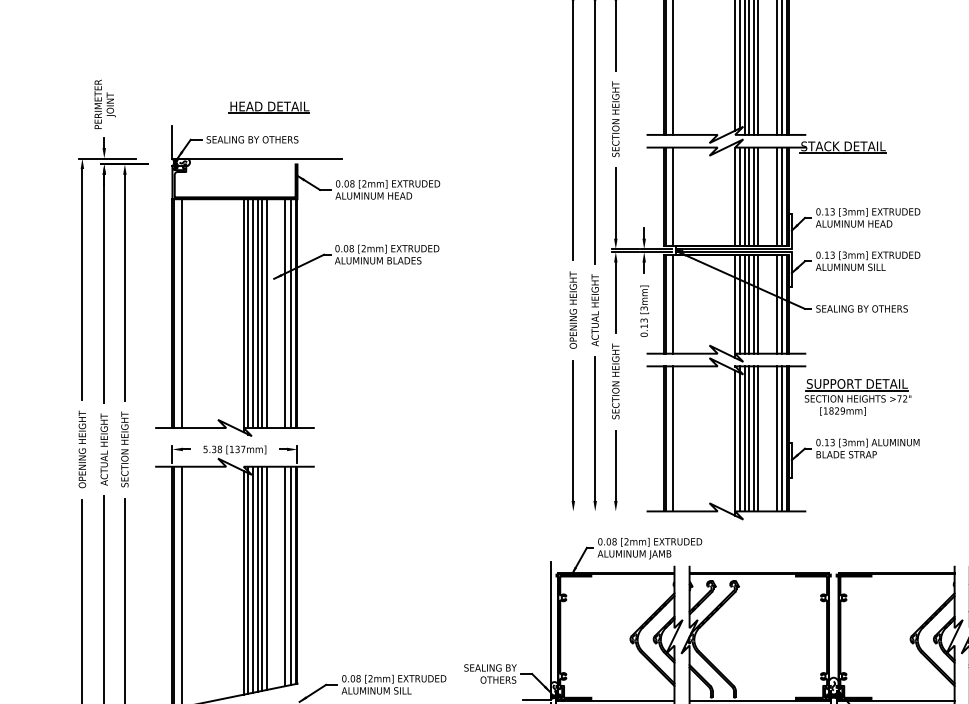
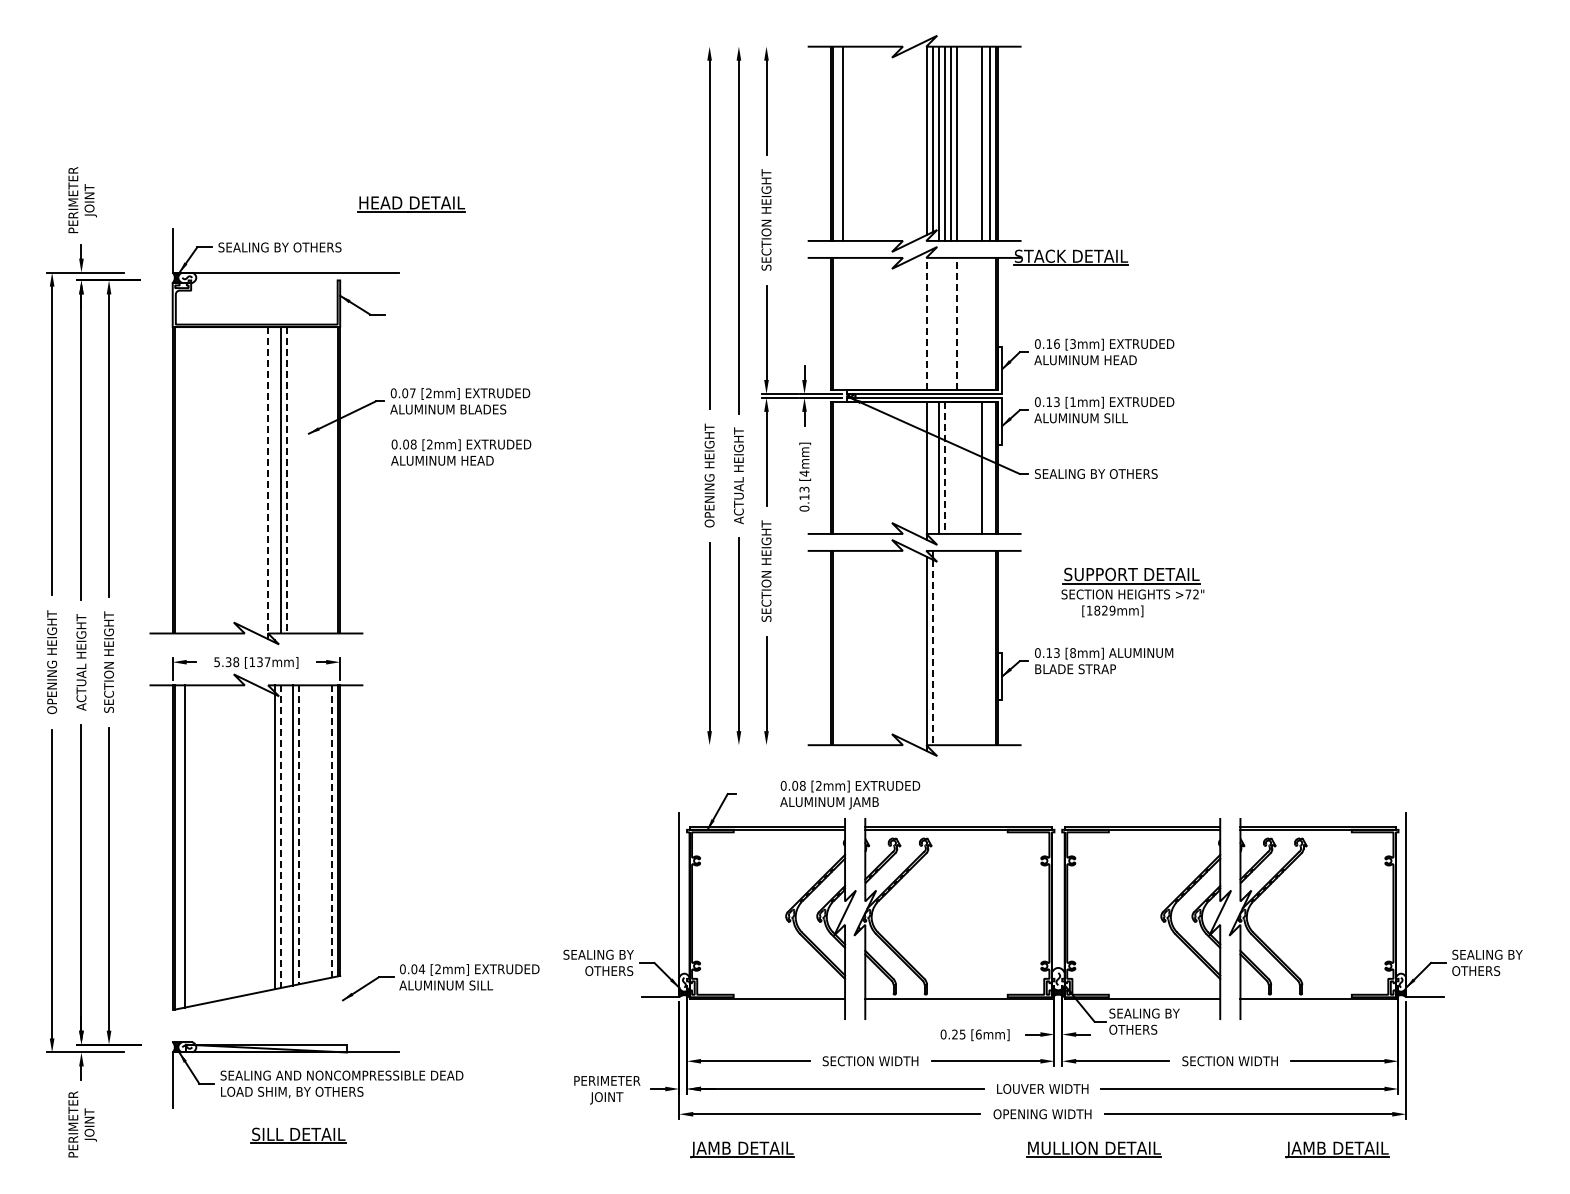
part: (269, 107) -> (411, 204), moved
text: (388, 189) -> (461, 452), moved
line: (673, 196) -> (843, 323), removed
line: (735, 196) -> (926, 323), solid -> dashed
line: (739, 196) -> (932, 323), removed
line: (744, 196) -> (938, 323), removed
line: (748, 196) -> (944, 323), removed
line: (753, 196) -> (950, 323), removed
line: (758, 196) -> (957, 323), solid -> dashed
line: (776, 196) -> (981, 323), removed
line: (782, 196) -> (989, 323), removed
text: (832, 211) -> (1056, 343), 0.13 -> 0.16
text: (351, 248) -> (412, 393), 0.08 -> 0.07
text: (844, 255) -> (1072, 402), [3mm] -> [1mm]
line: (673, 304) -> (843, 467), removed
line: (739, 304) -> (932, 467), removed
line: (748, 304) -> (944, 468), solid -> dashed
line: (753, 304) -> (950, 467), removed
line: (758, 304) -> (957, 467), removed
line: (782, 304) -> (989, 467), removed
text: (644, 308) -> (804, 473), [3mm] -> [4mm]
line: (181, 313) -> (184, 480), removed
line: (243, 313) -> (268, 480), solid -> dashed
line: (248, 313) -> (274, 480), removed
line: (257, 313) -> (286, 480), solid -> dashed
line: (261, 313) -> (292, 480), removed
line: (266, 313) -> (298, 480), removed
line: (285, 313) -> (323, 480), removed
line: (291, 313) -> (331, 480), removed
part: (857, 397) -> (1132, 592), moved
line: (673, 438) -> (843, 647), removed
line: (744, 438) -> (938, 647), removed
line: (748, 438) -> (944, 647), removed
line: (753, 438) -> (950, 647), removed
line: (758, 438) -> (957, 647), removed
line: (776, 438) -> (981, 647), removed
line: (782, 438) -> (989, 647), removed
line: (739, 442) -> (932, 652), solid -> dashed
text: (844, 442) -> (1072, 652), [3mm] -> [8mm]
text: (650, 548) -> (850, 794), moved
line: (285, 576) -> (323, 832), removed
line: (291, 576) -> (331, 832), solid -> dashed
line: (257, 578) -> (286, 835), removed
line: (266, 578) -> (298, 834), solid -> dashed
line: (252, 580) -> (280, 837), solid -> dashed
line: (243, 582) -> (268, 840), removed
text: (358, 678) -> (421, 969), 0.08 -> 0.04

